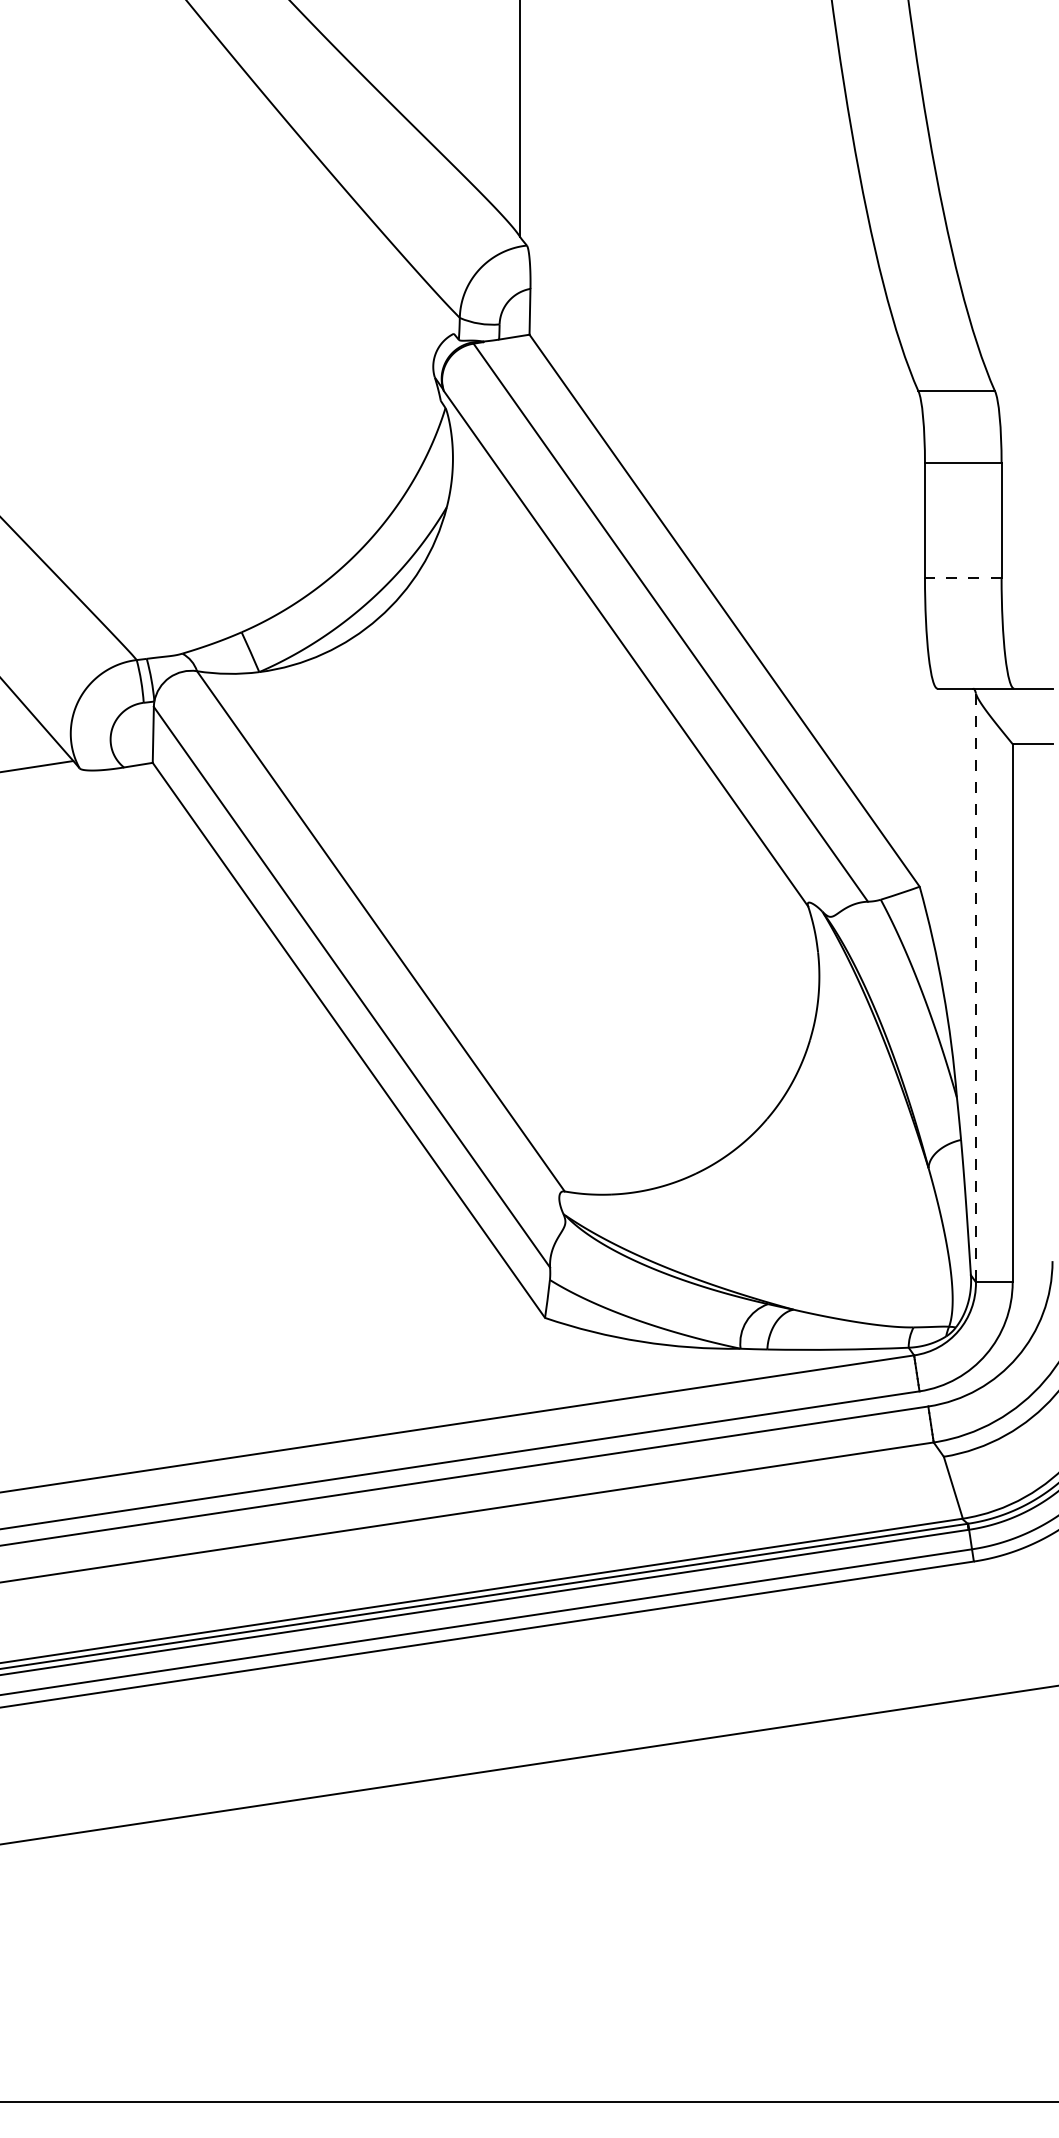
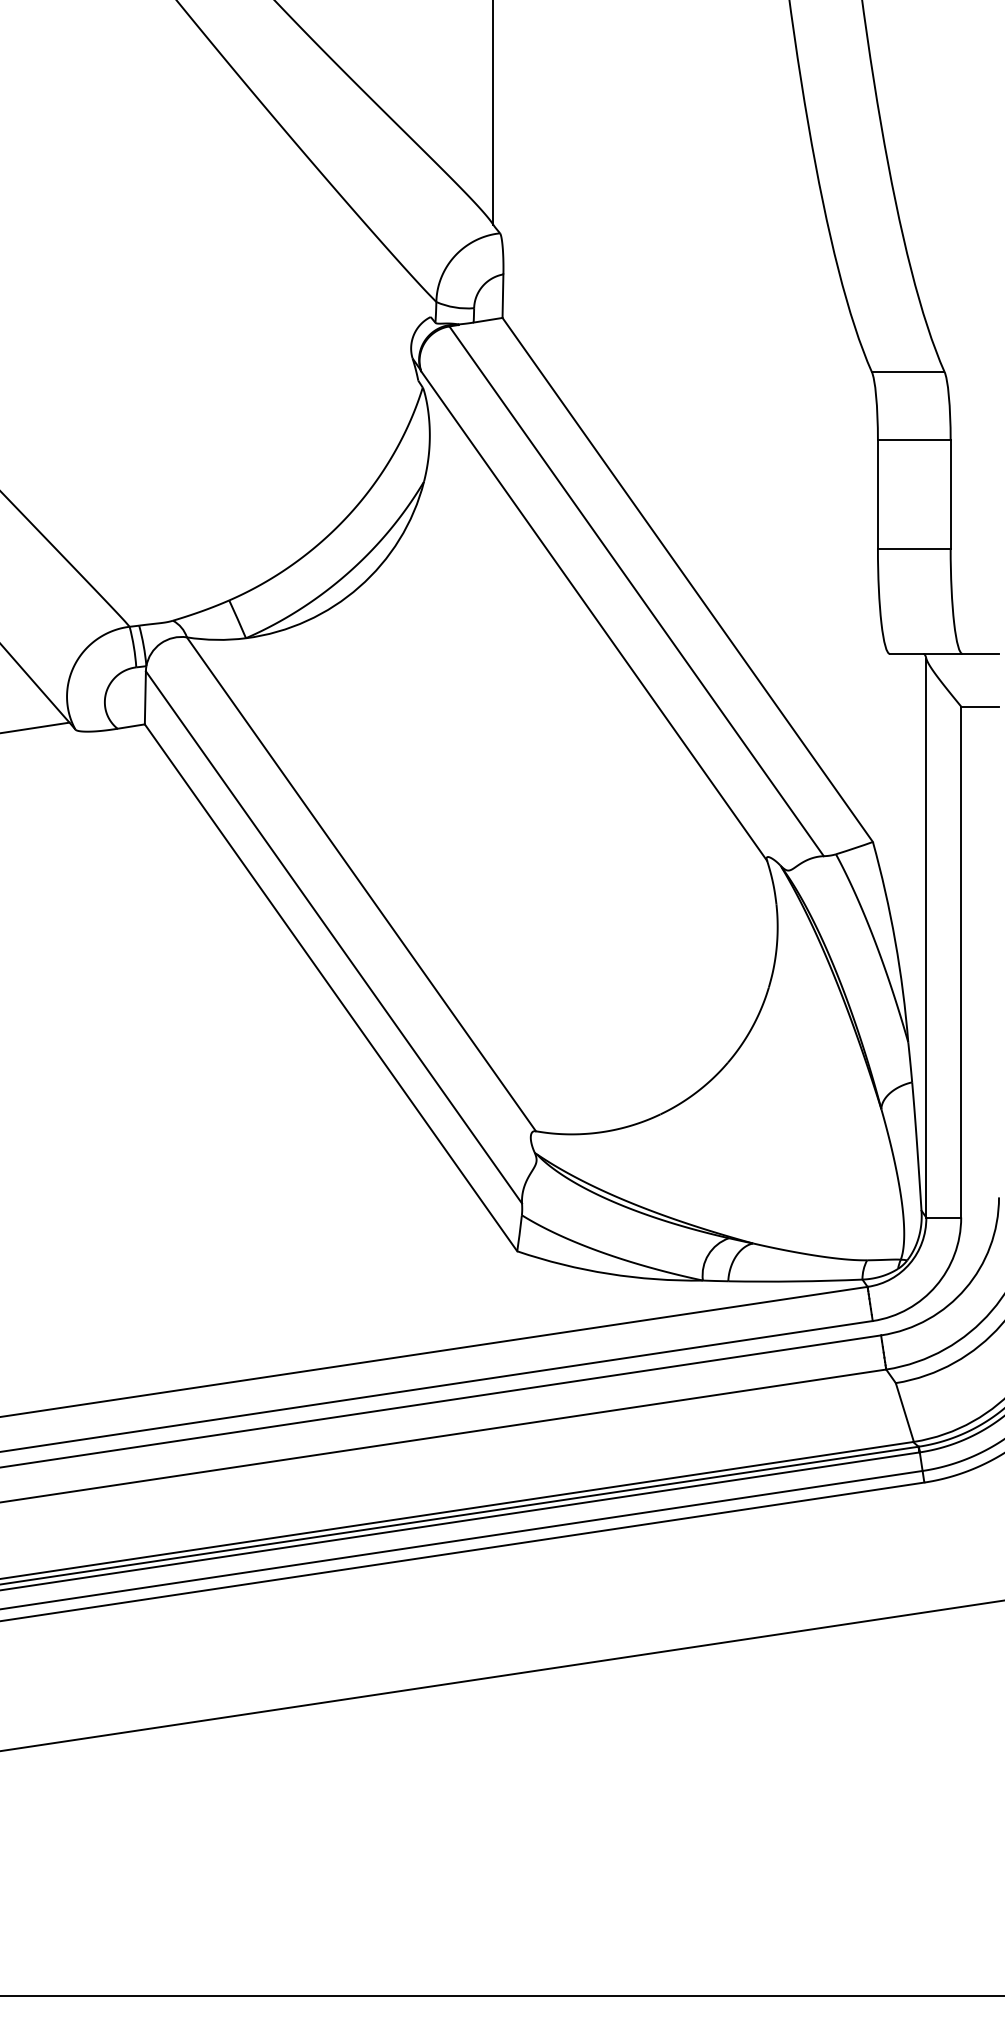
line: (962, 577) -> (913, 548), dashed -> solid
line: (975, 988) -> (925, 938), dashed -> solid

